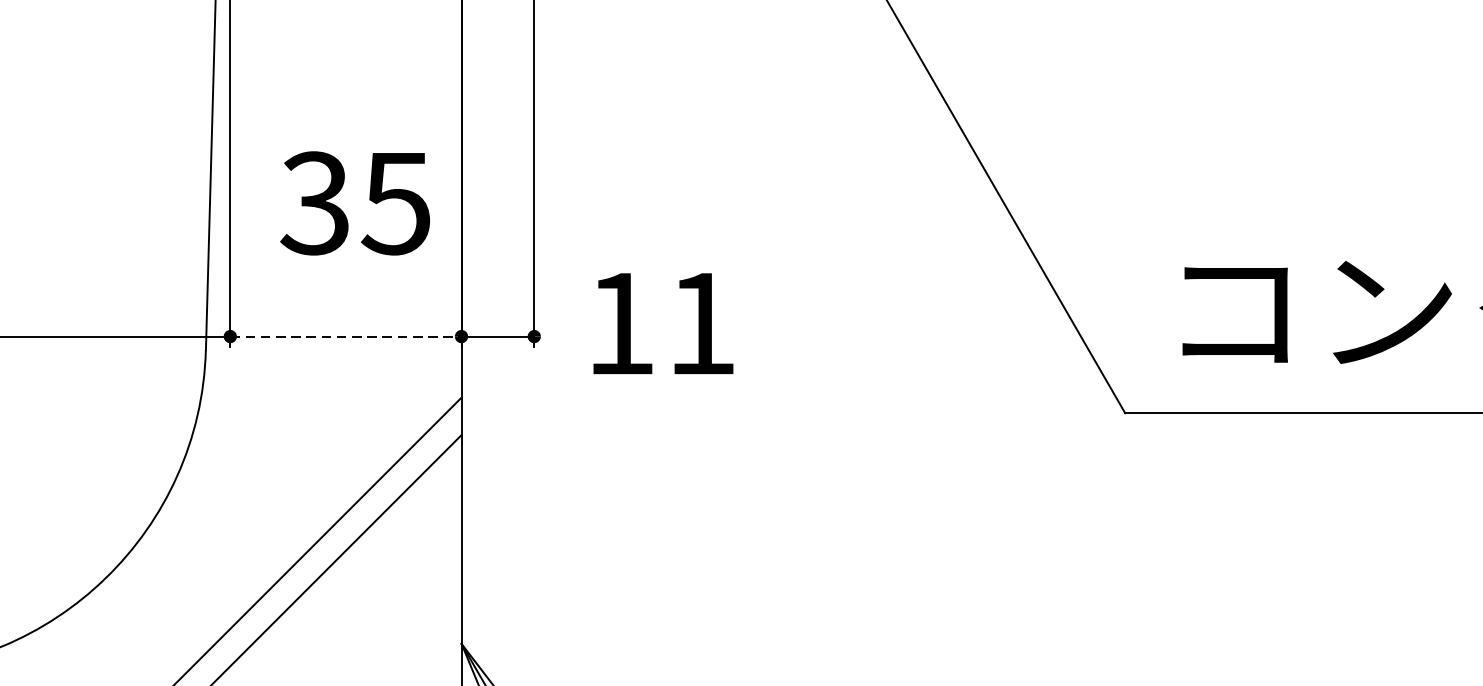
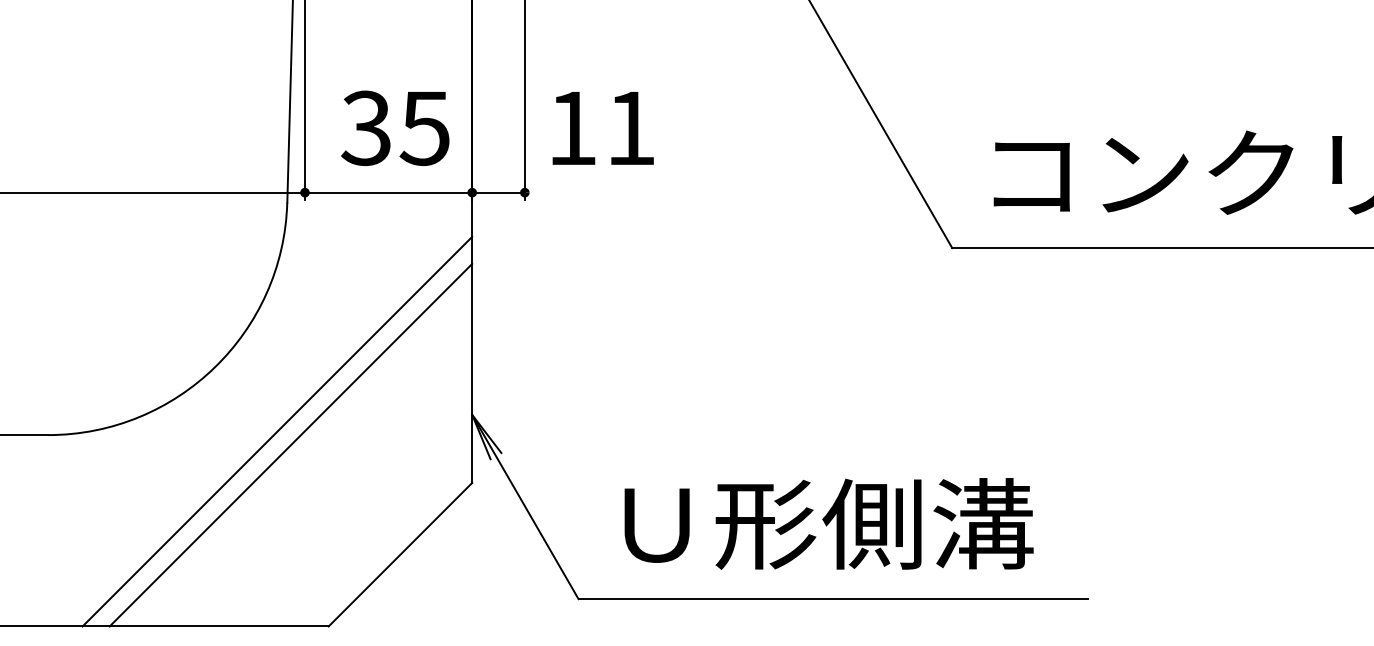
text: (355, 202) -> (395, 127), moved
text: (662, 323) -> (602, 128), moved
line: (345, 336) -> (388, 192), dashed -> solid

